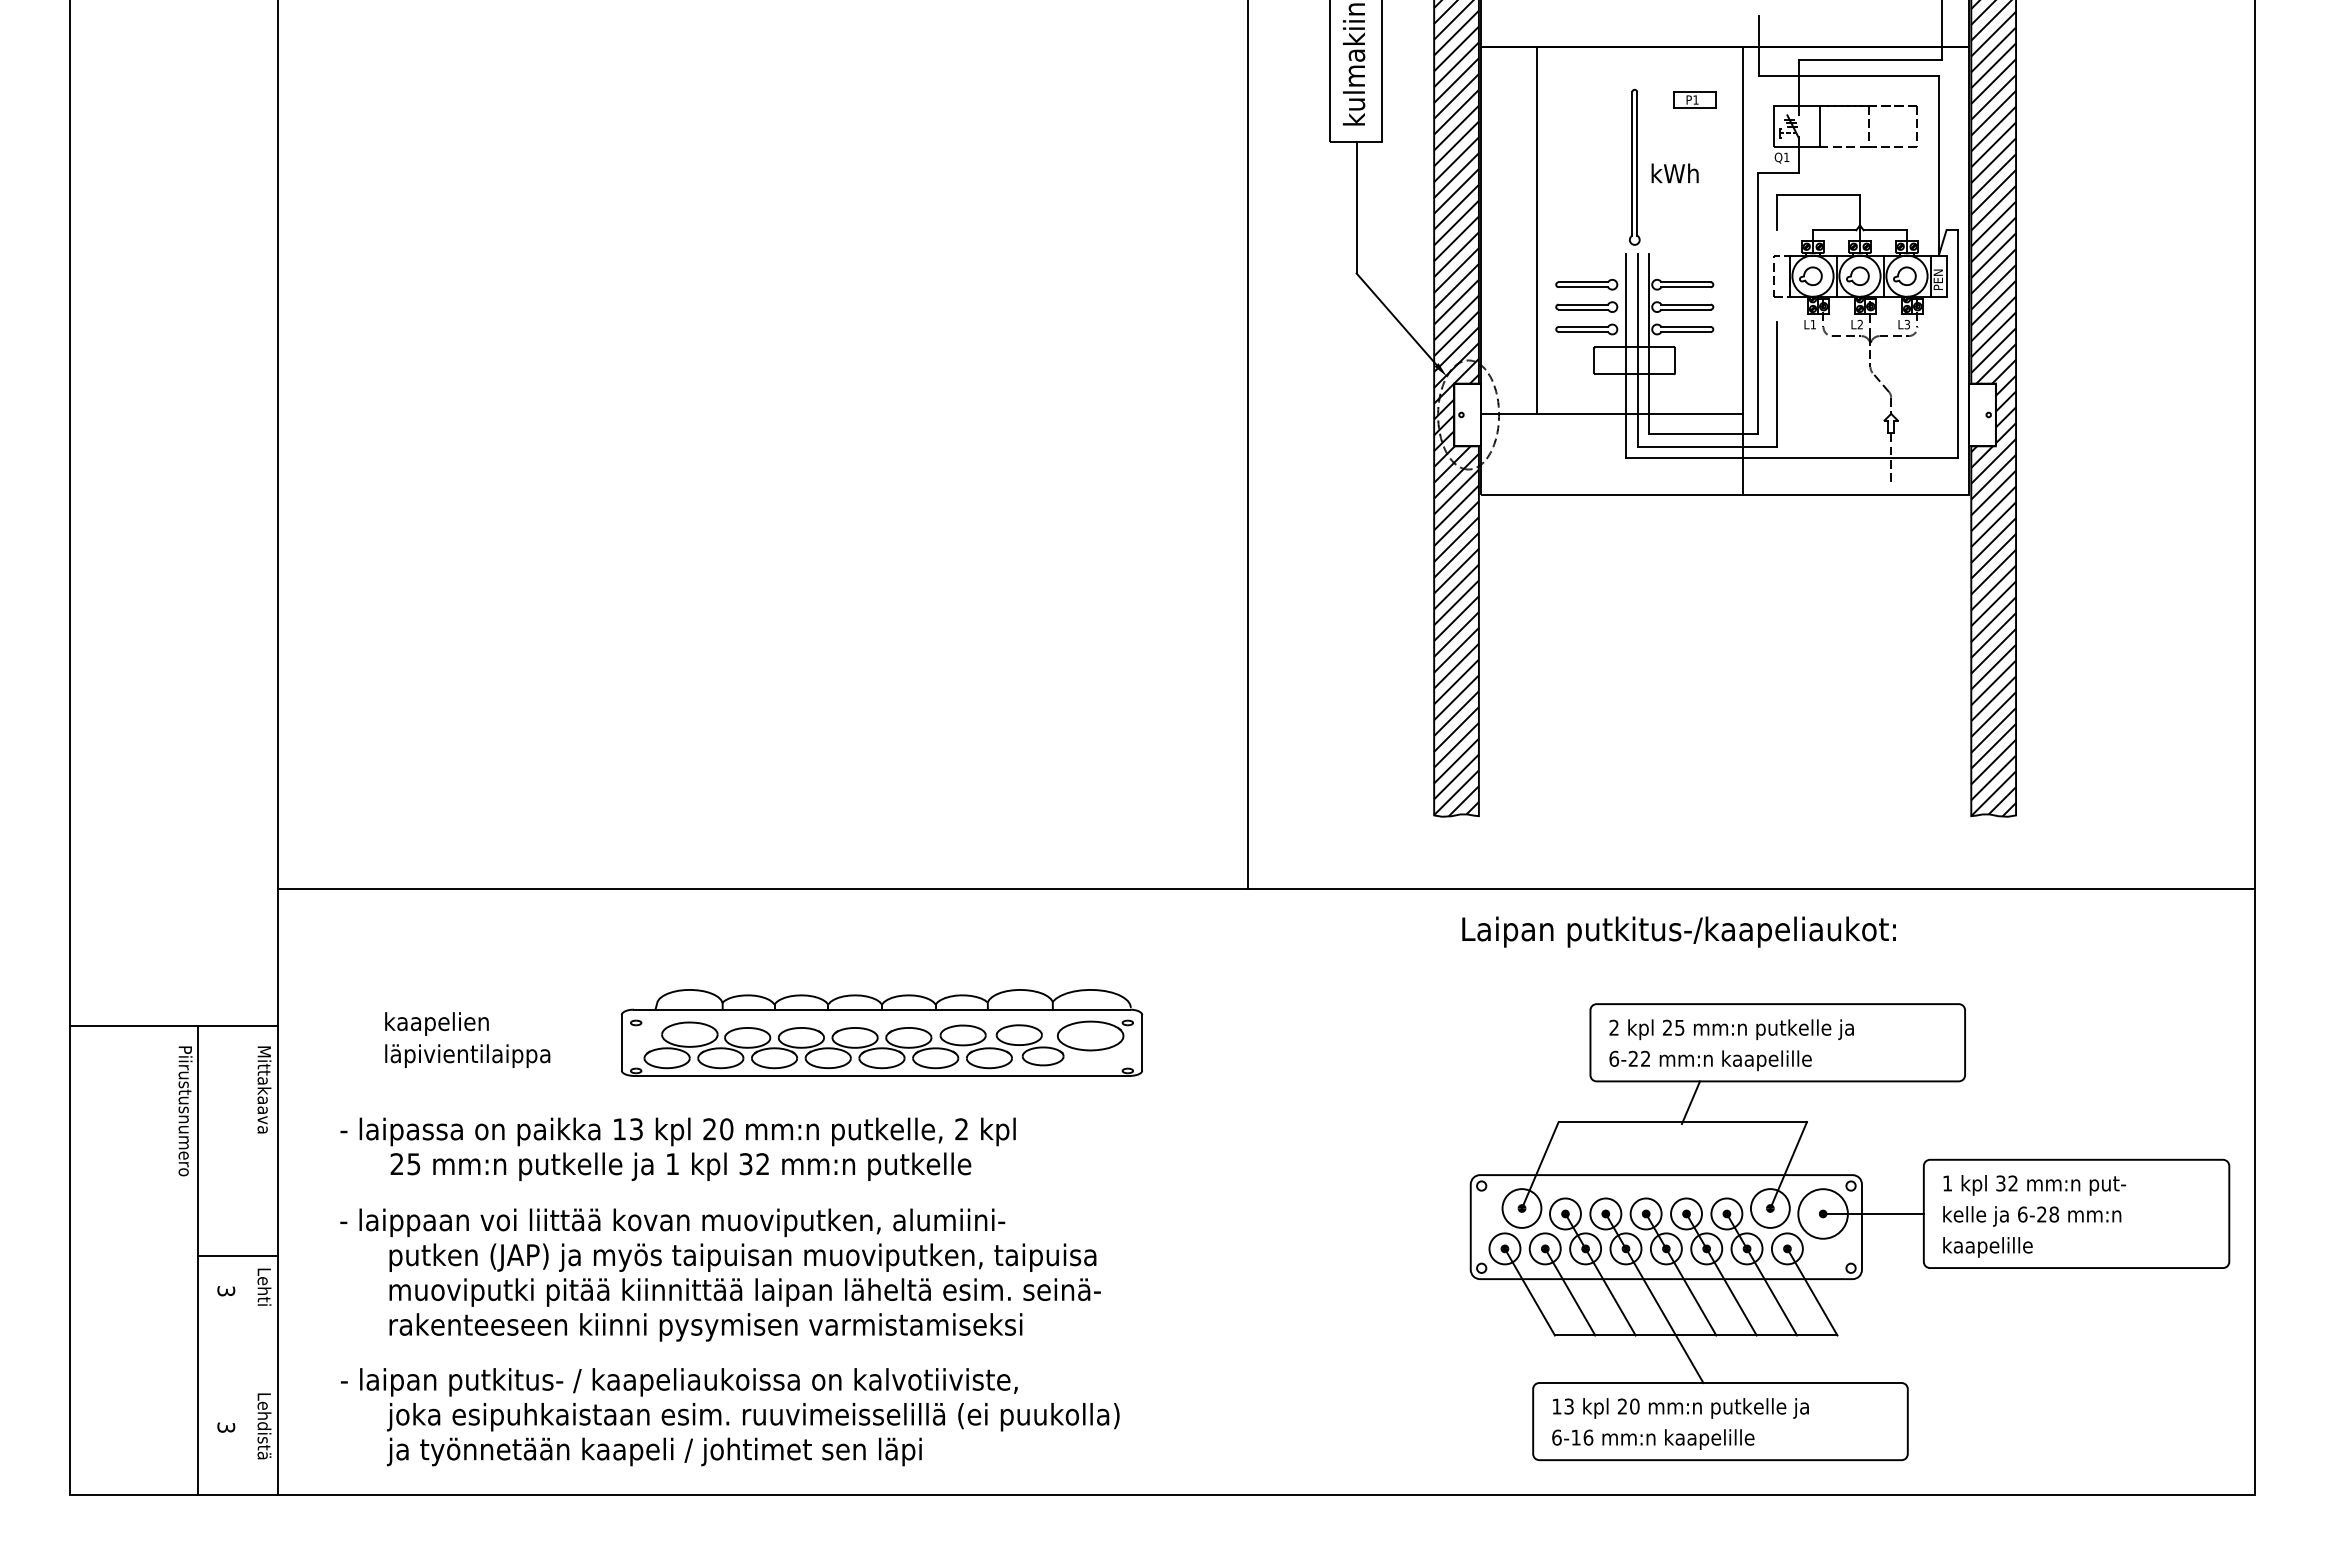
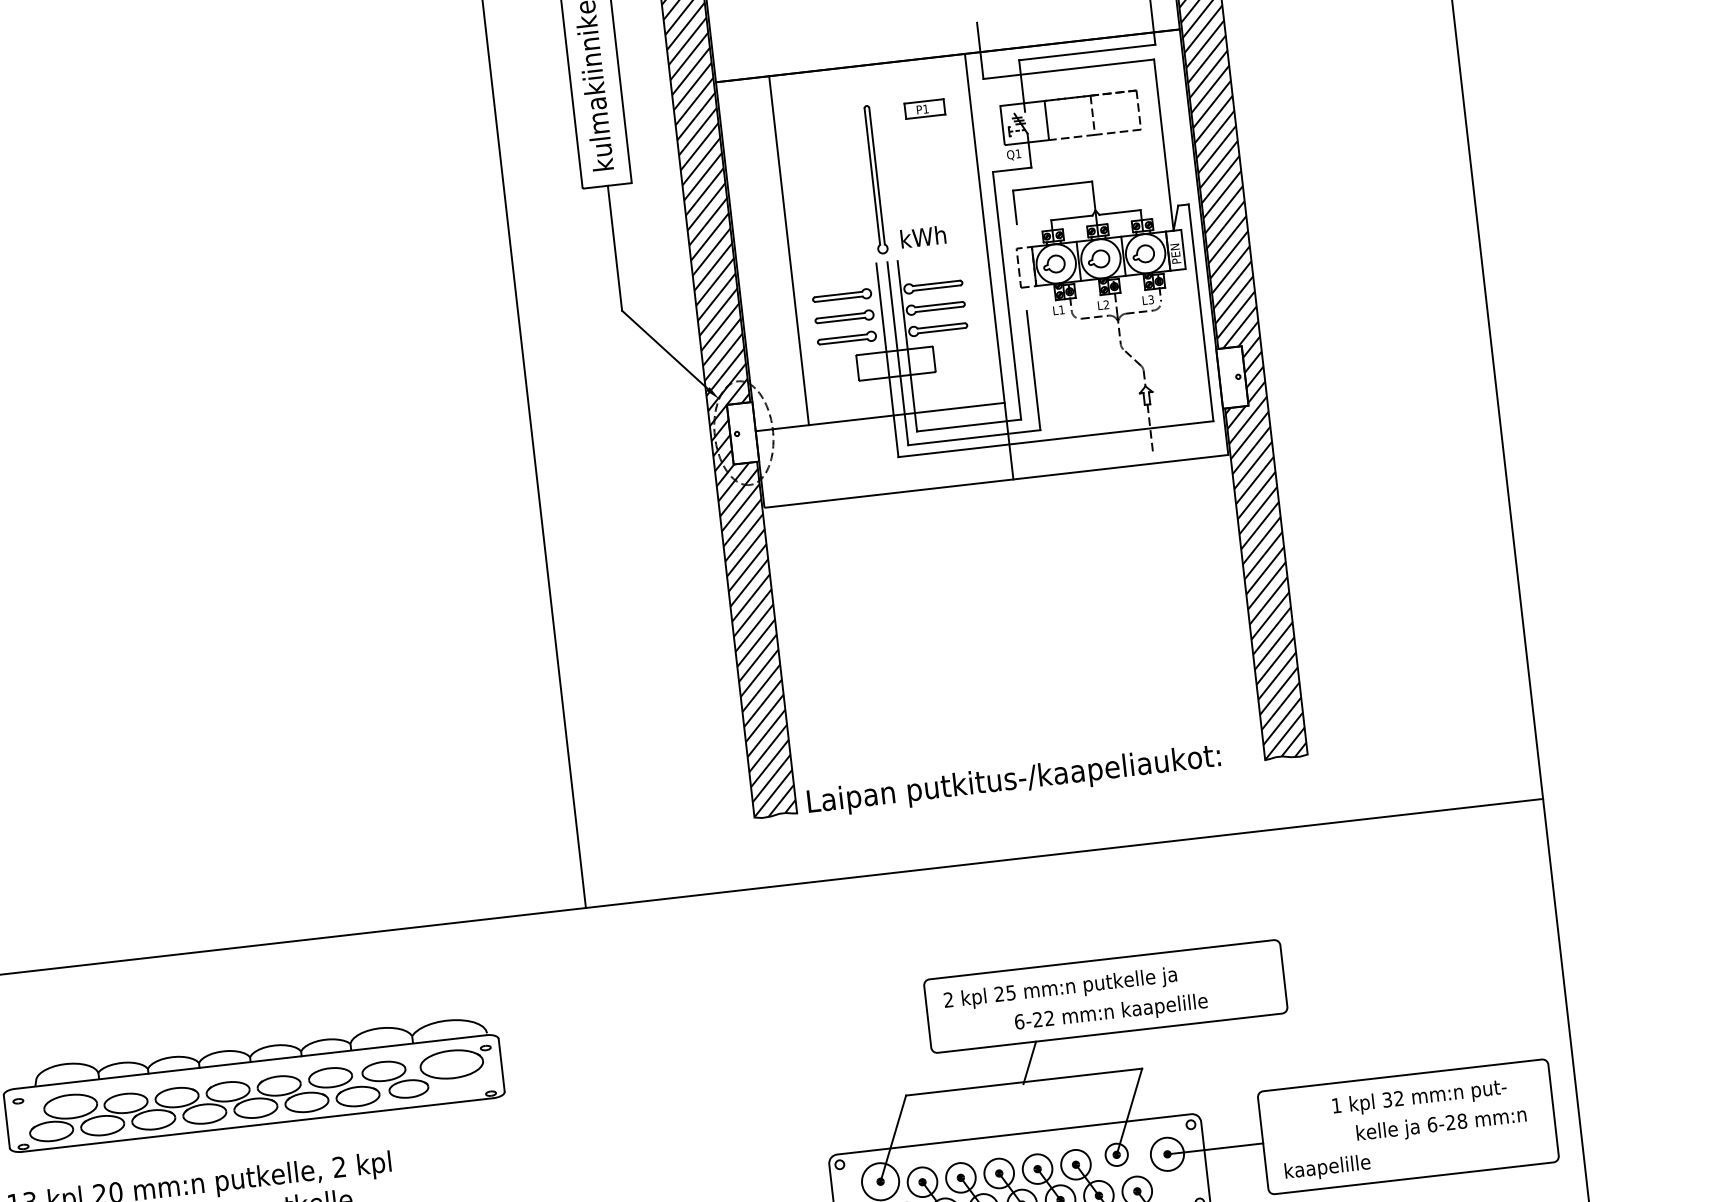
text: (1674, 173) -> (922, 237), moved
text: (1678, 931) -> (1013, 780), moved
text: (1710, 1060) -> (1111, 1012), moved
text: (2034, 1185) -> (1419, 1098), moved
circle: (1769, 1208) -> (1115, 1154), size x0.6
circle: (1822, 1213) -> (1166, 1153), size x0.7
text: (2032, 1216) -> (1441, 1125), moved

